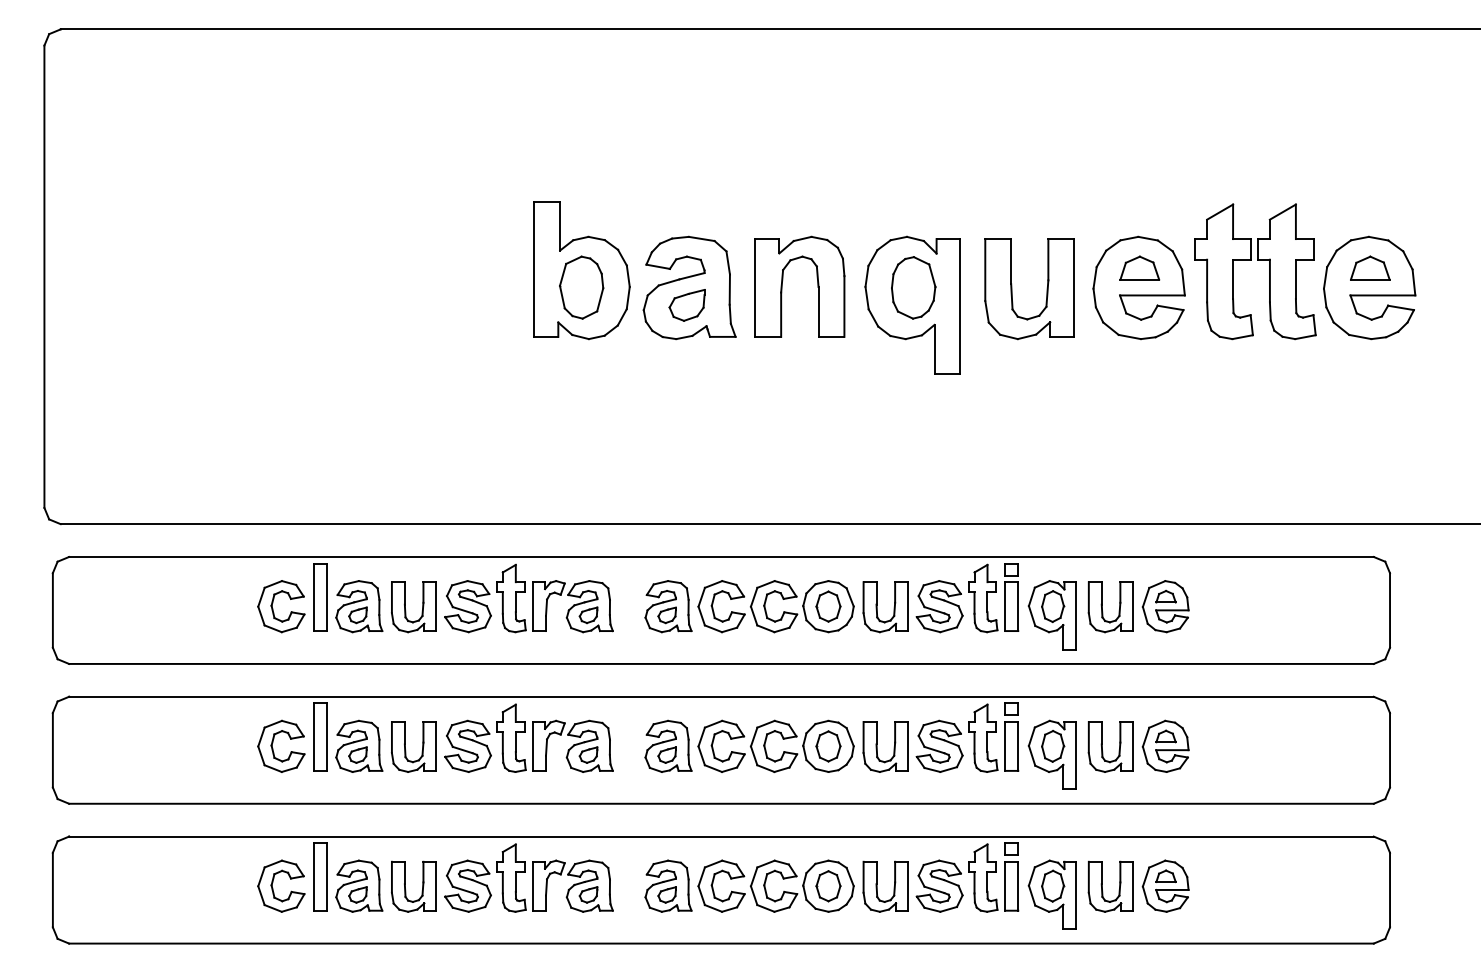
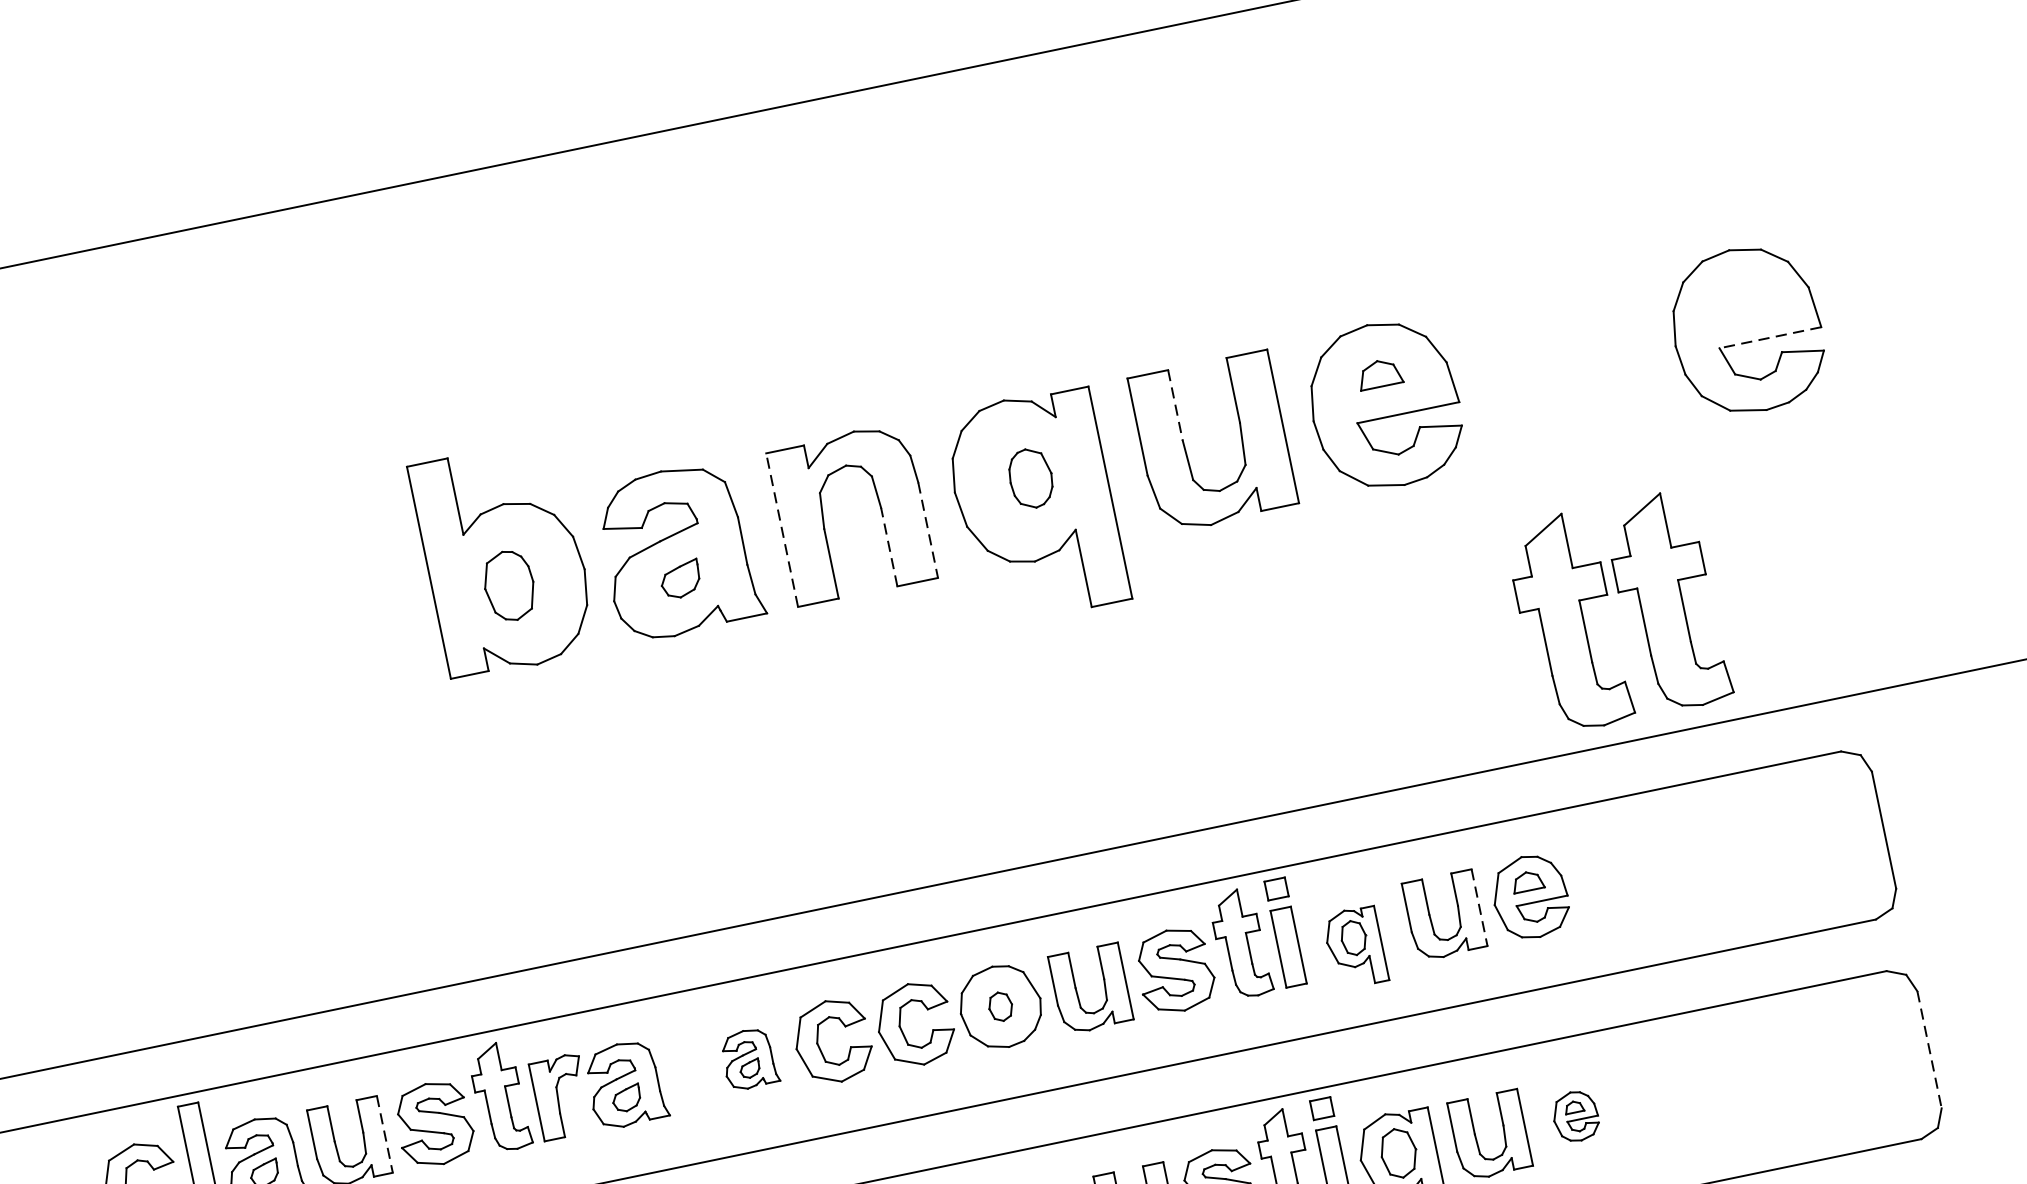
part: (1257, 260) -> (1617, 593), moved
line: (1011, 262) -> (1176, 406), solid -> dashed
part: (1139, 267) -> (1378, 372), size x0.7
part: (1370, 267) -> (1741, 297), removed
part: (581, 287) -> (508, 585), size x0.7
line: (755, 287) -> (782, 529), solid -> dashed
part: (913, 287) -> (1030, 477), size x0.6
line: (1382, 295) -> (1769, 337), solid -> dashed
part: (686, 305) -> (679, 580), size x0.7
line: (844, 307) -> (928, 531), solid -> dashed
line: (818, 311) -> (889, 546), solid -> dashed
part: (668, 606) -> (749, 1058), size x0.7
part: (828, 606) -> (1000, 1006), size x0.6
line: (436, 607) -> (385, 1135), solid -> dashed
line: (1133, 607) -> (1480, 909), solid -> dashed
part: (1051, 615) -> (1353, 948), size x0.7
part: (1165, 745) -> (1575, 1115), size x0.6
line: (1390, 750) -> (1930, 1050), solid -> dashed

